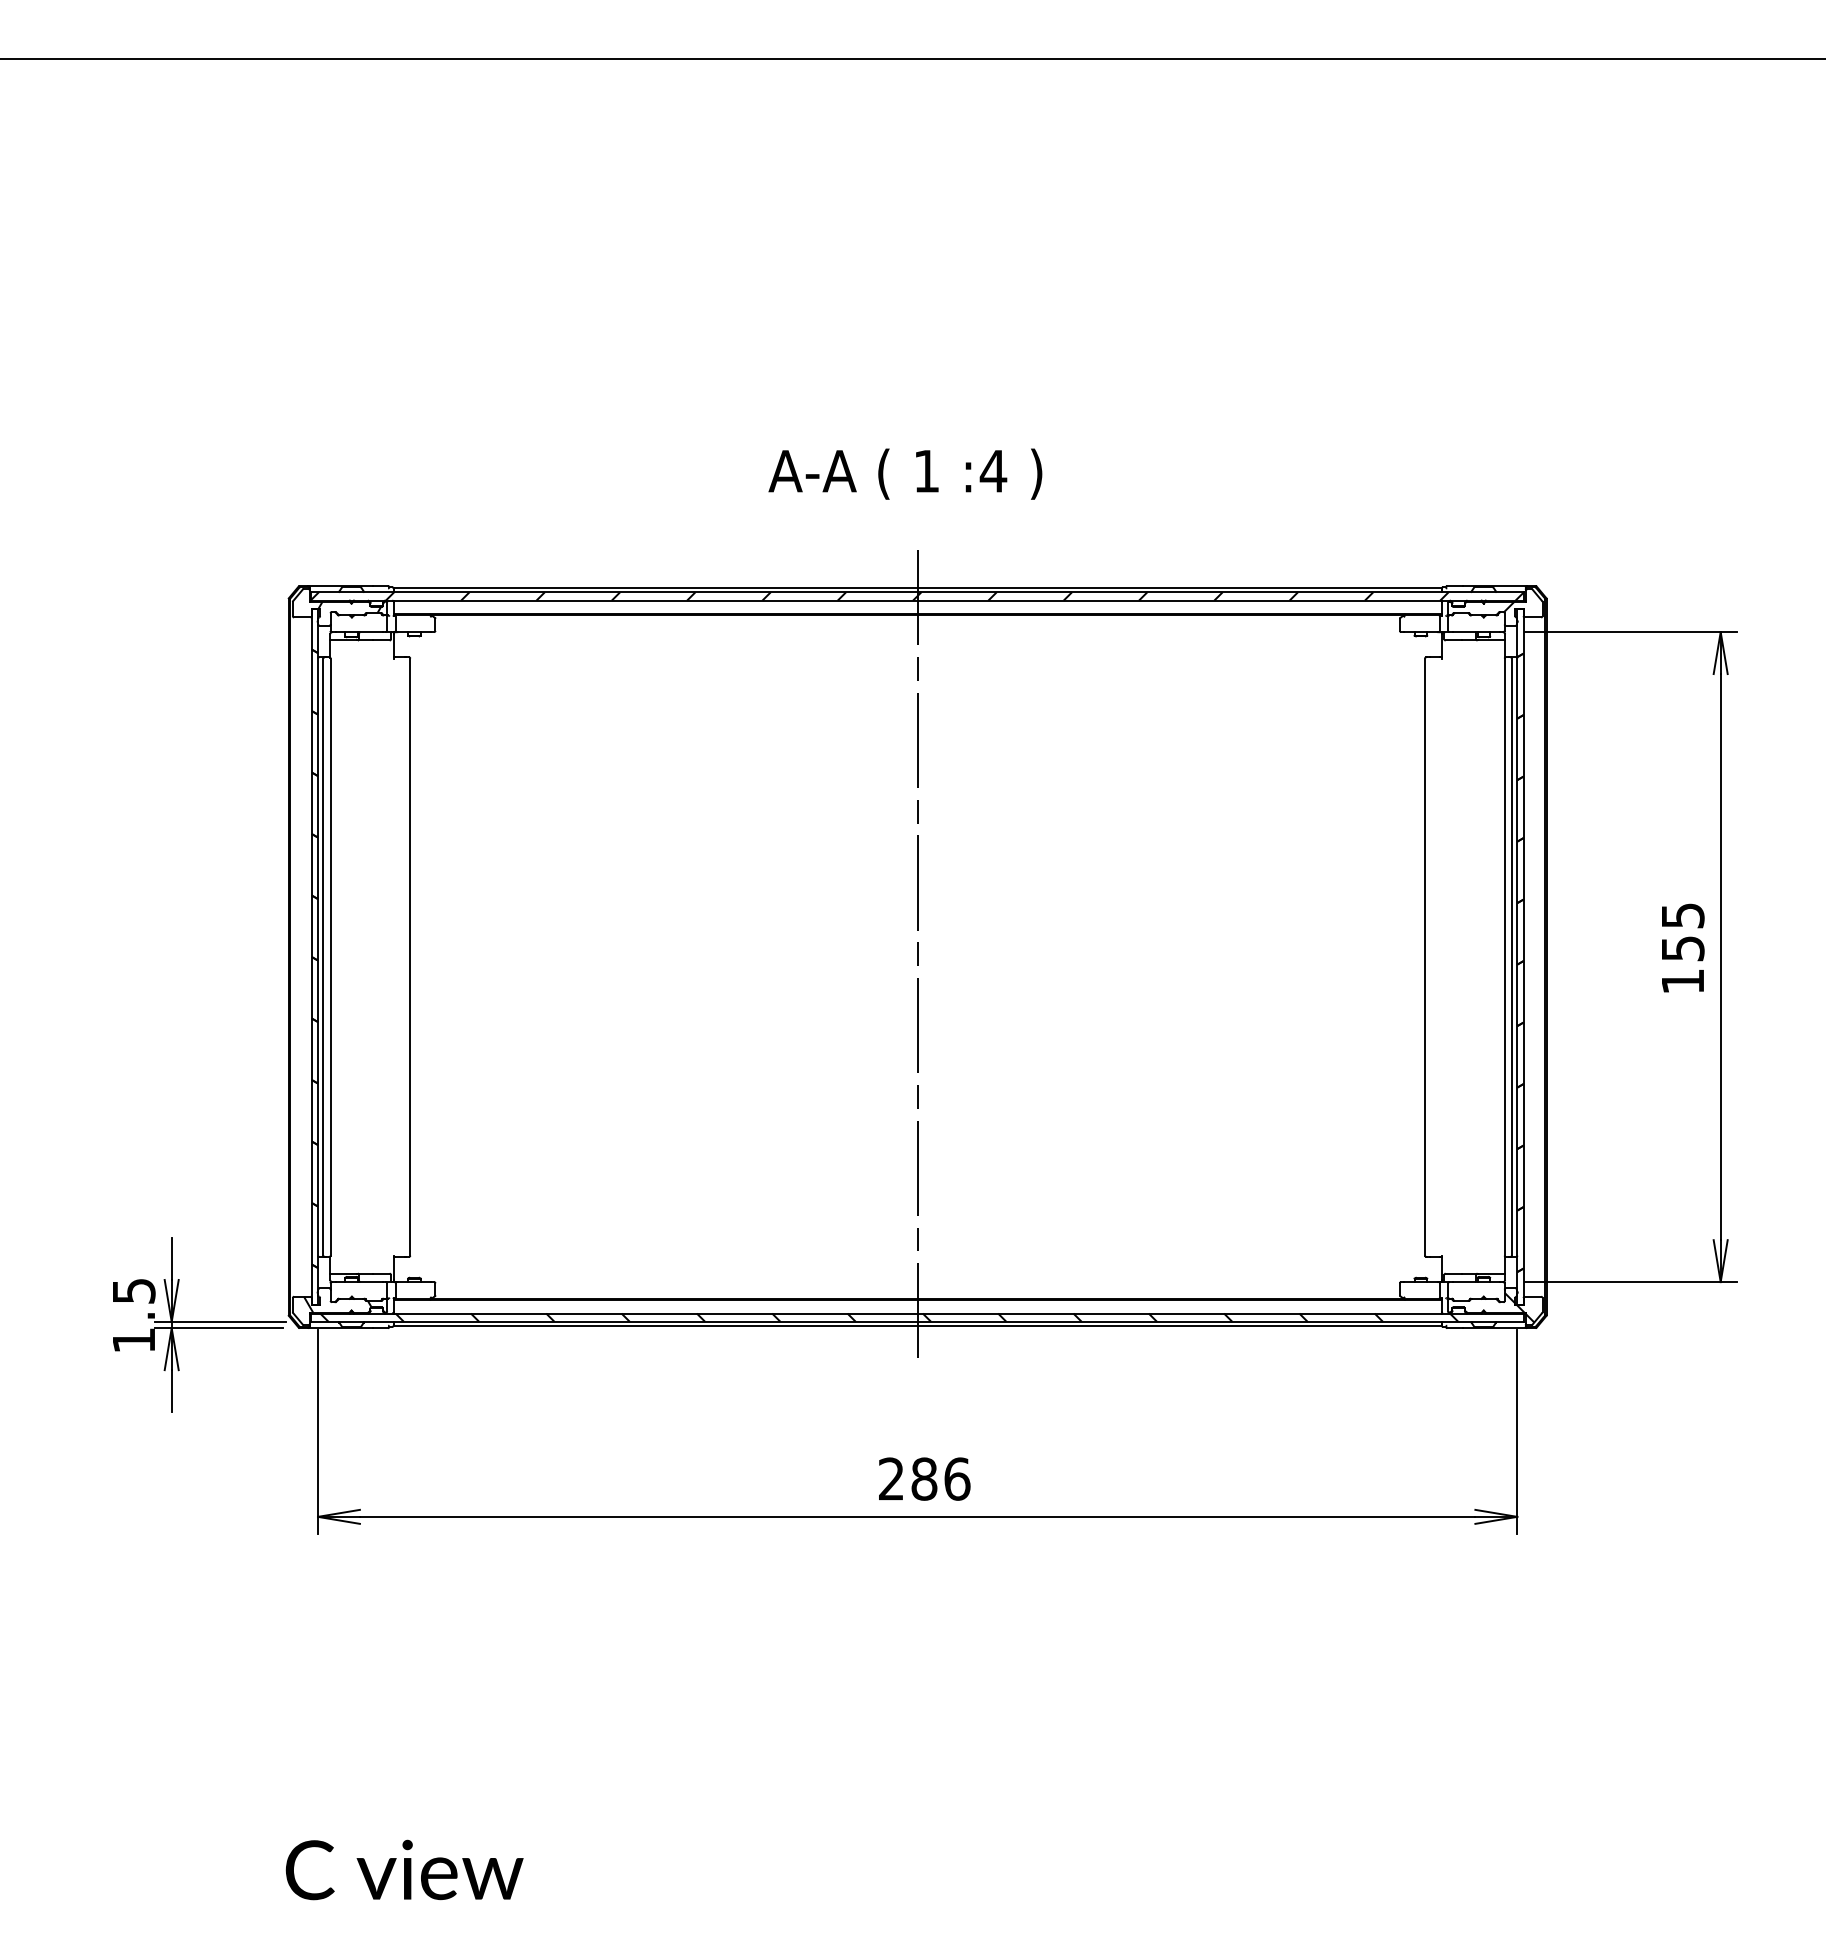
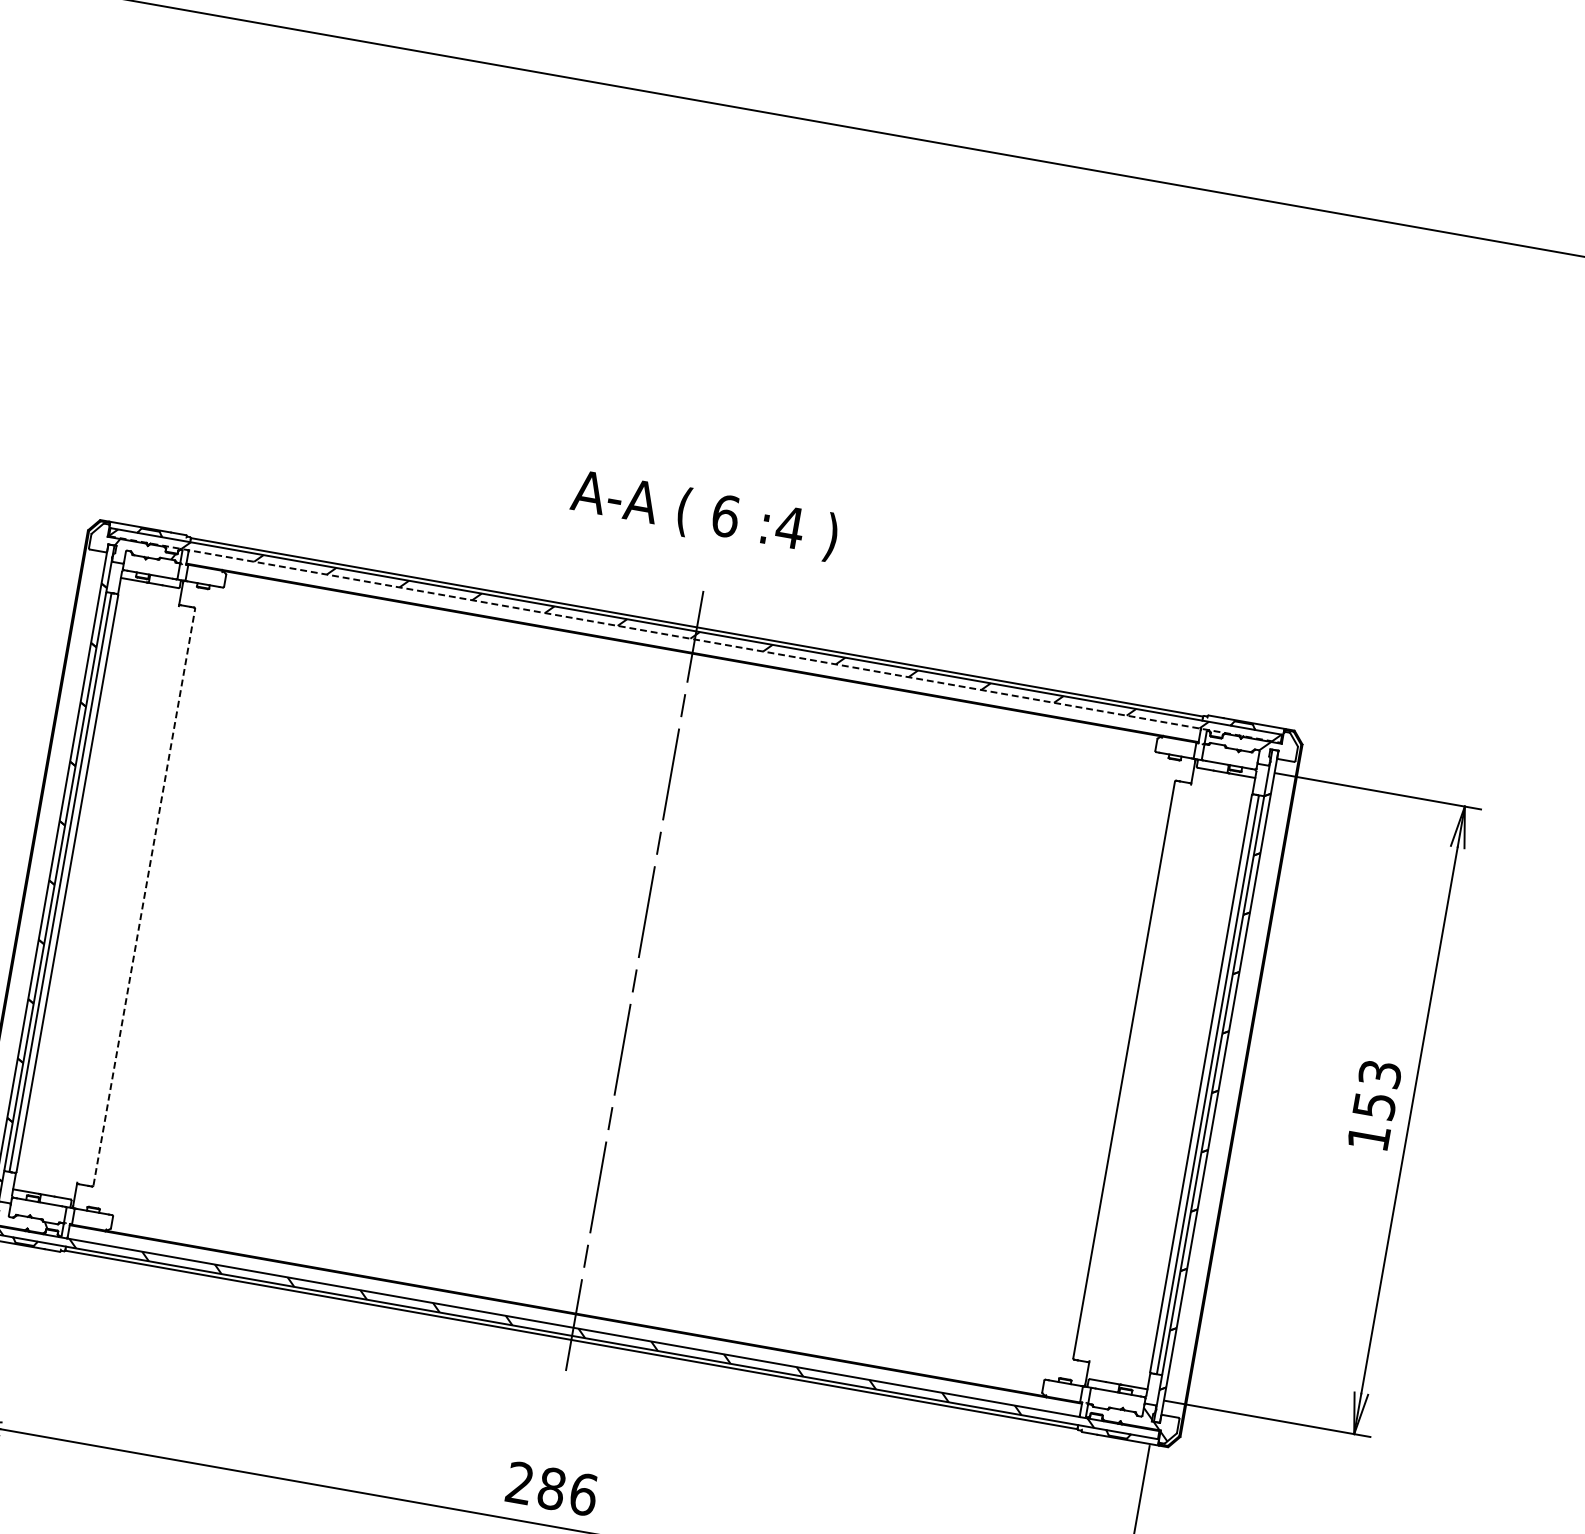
text: (927, 470) -> (726, 515), 1 -> 6
line: (917, 600) -> (694, 639), solid -> dashed
text: (1682, 915) -> (1379, 1073), 155 -> 153
line: (410, 957) -> (144, 897), solid -> dashed

